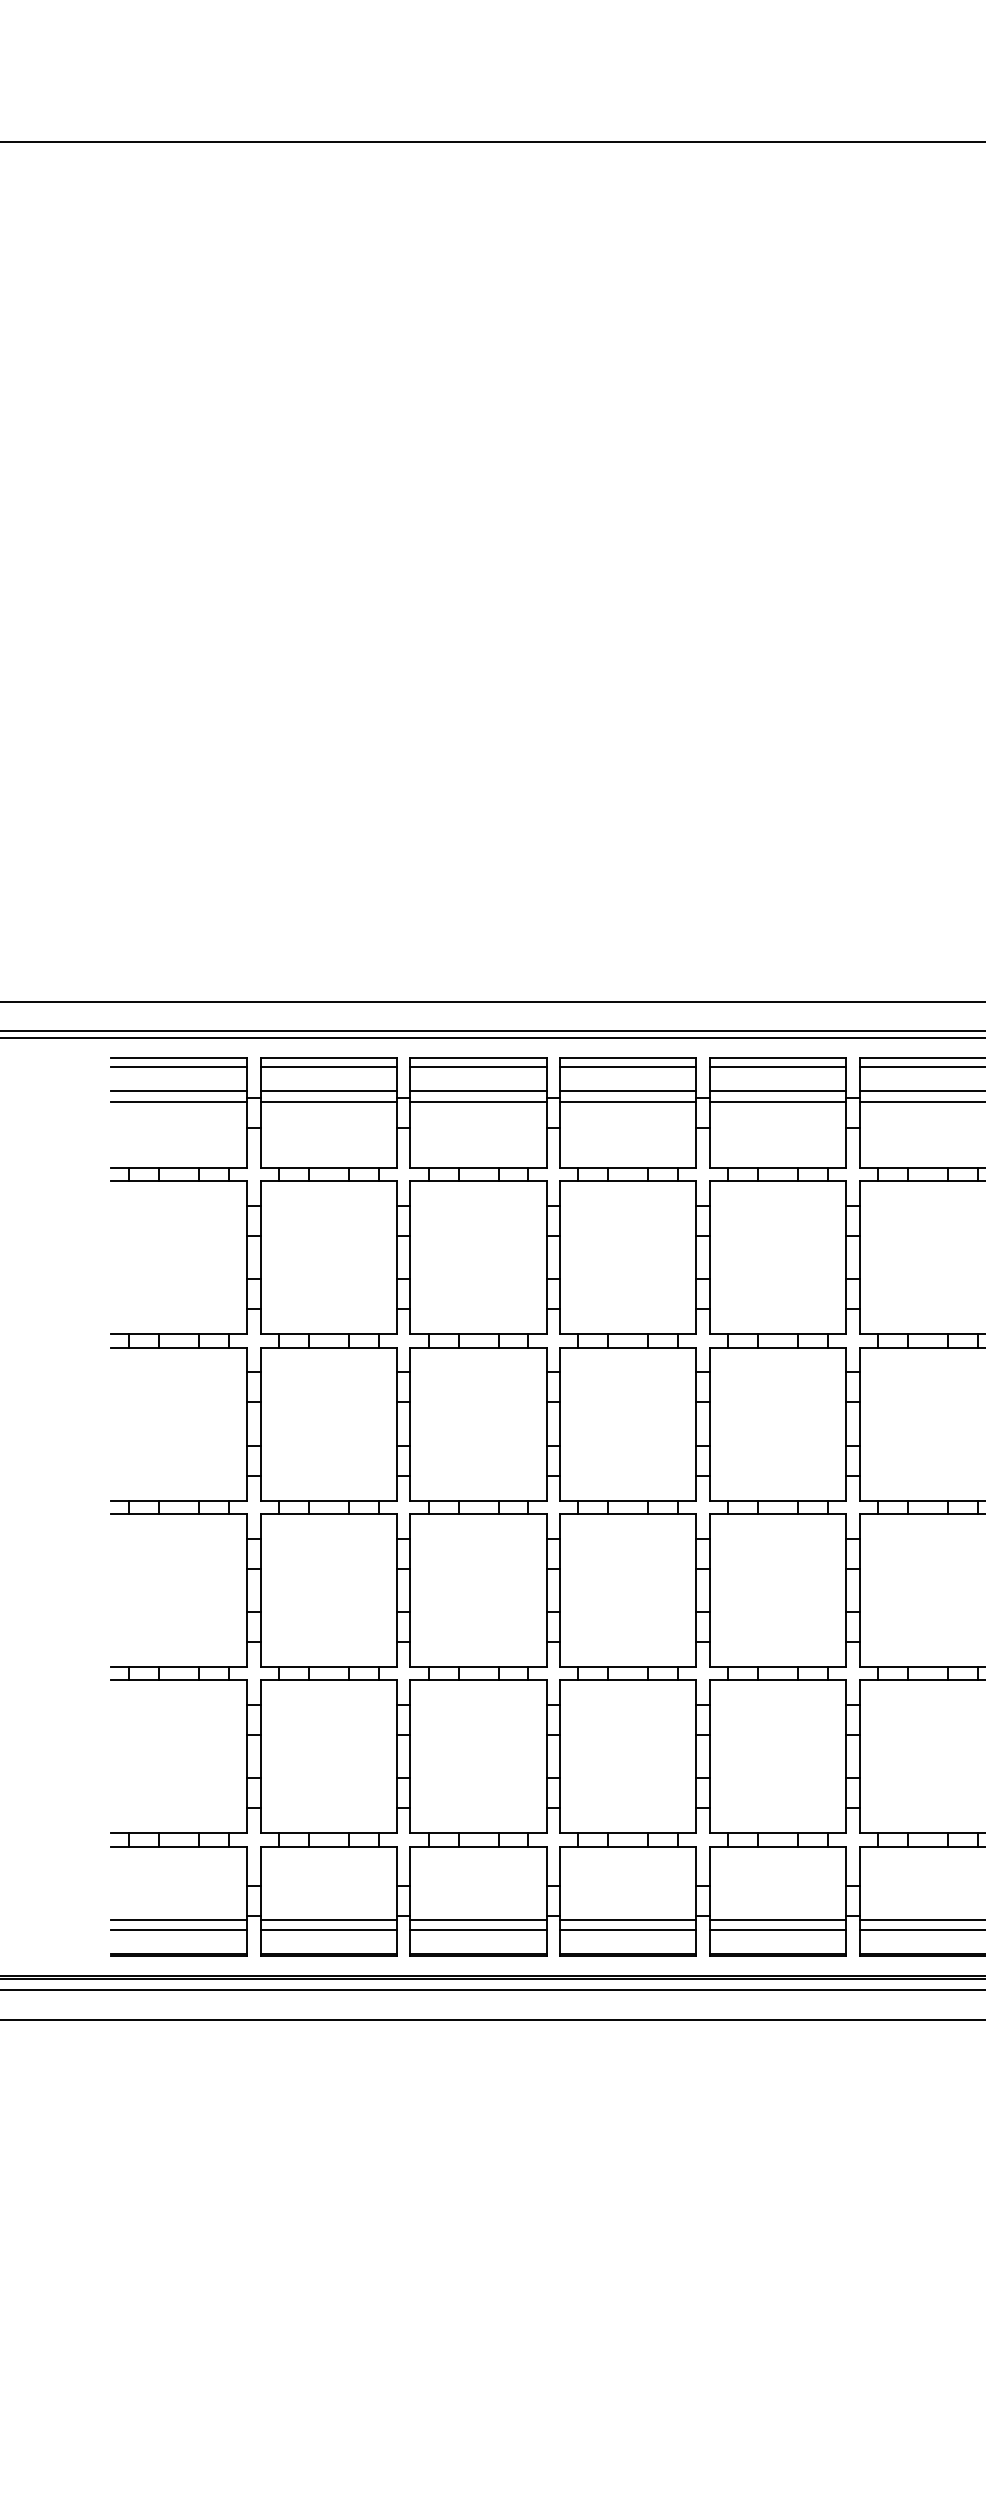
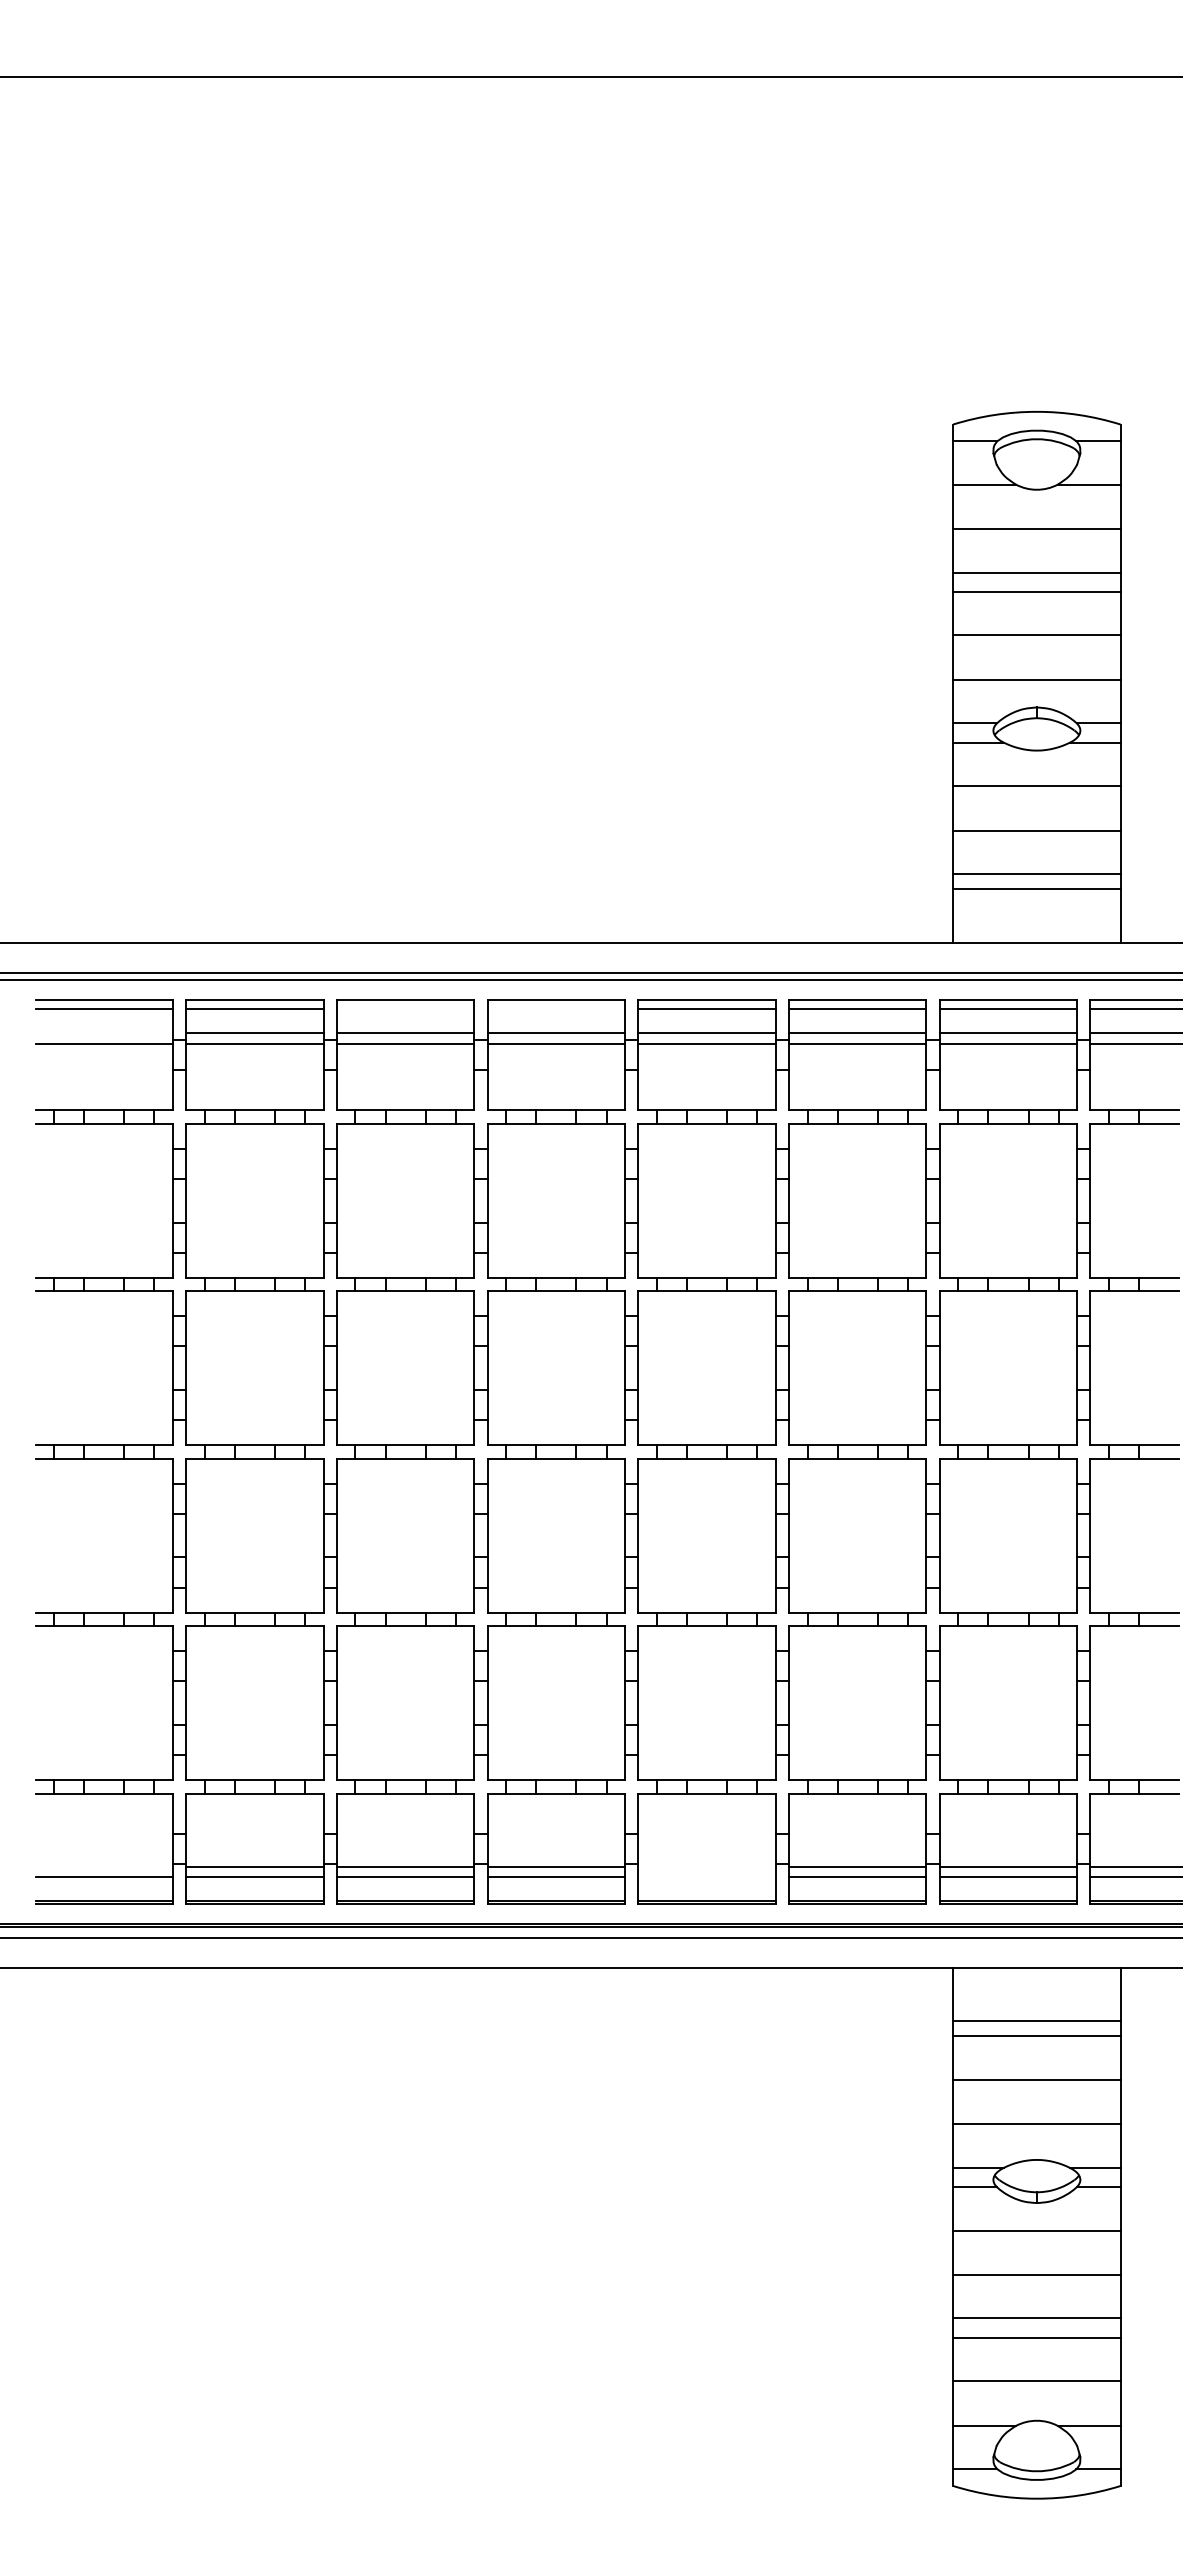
line: (478, 1067) -> (405, 1009), removed
line: (627, 1067) -> (555, 1009), removed
line: (178, 1091) -> (103, 1033), removed
line: (178, 1920) -> (103, 1867), removed
line: (777, 1920) -> (706, 1867), removed
line: (777, 1929) -> (706, 1877), removed

